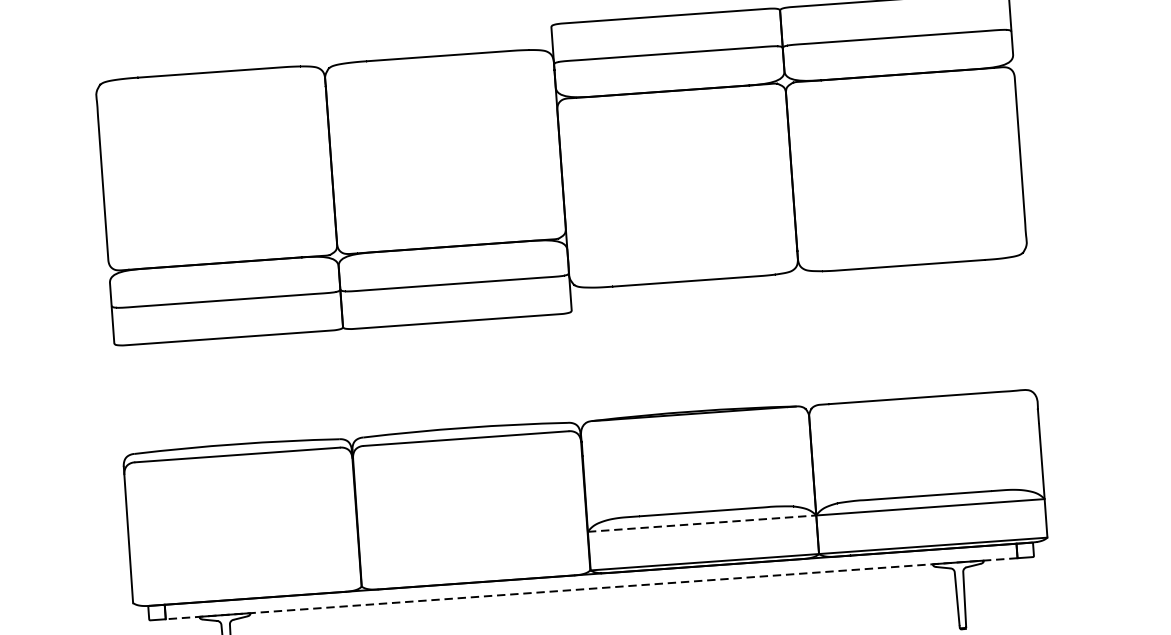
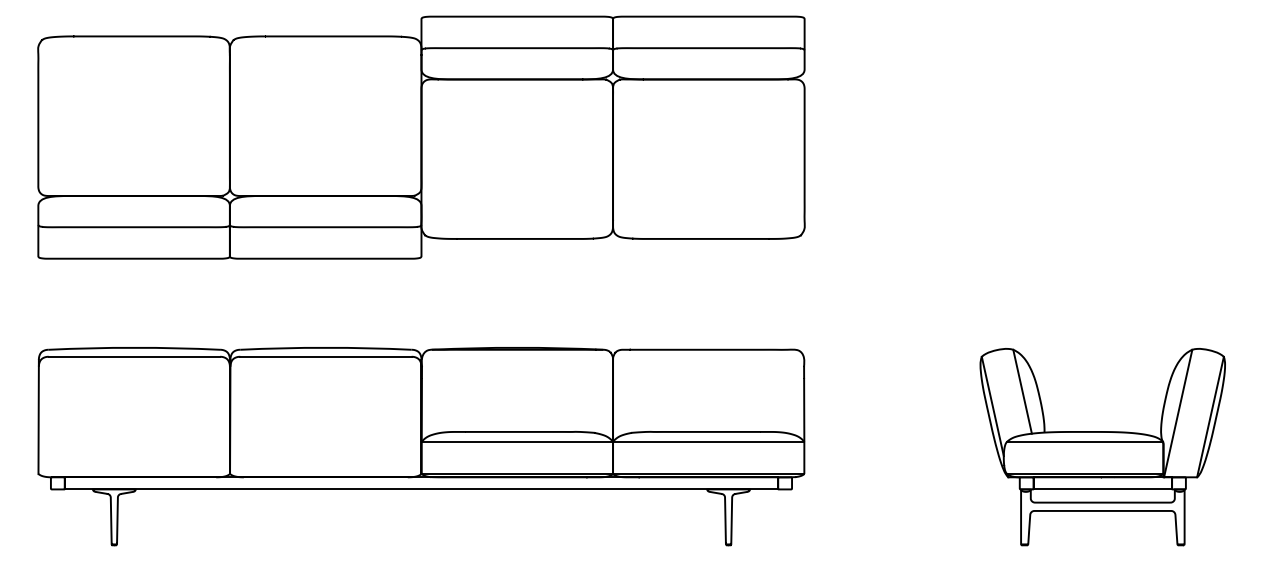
line: (702, 523) -> (517, 441), dashed -> solid
line: (591, 588) -> (421, 489), dashed -> solid

